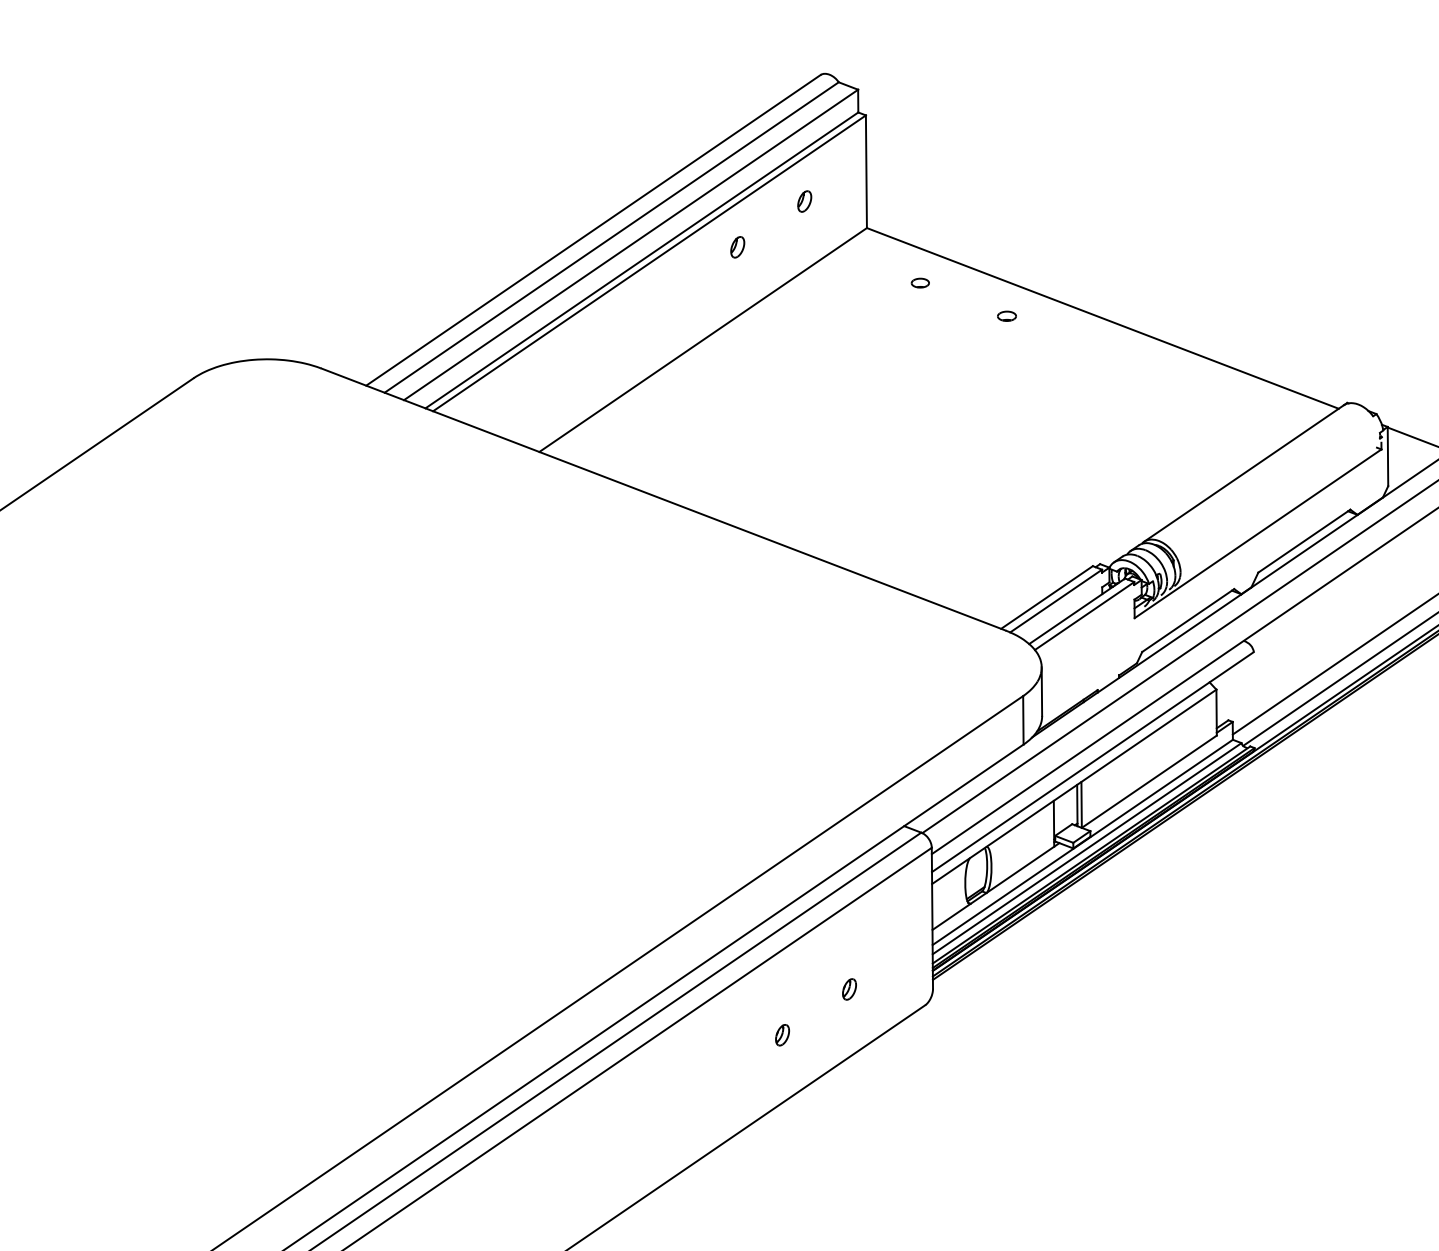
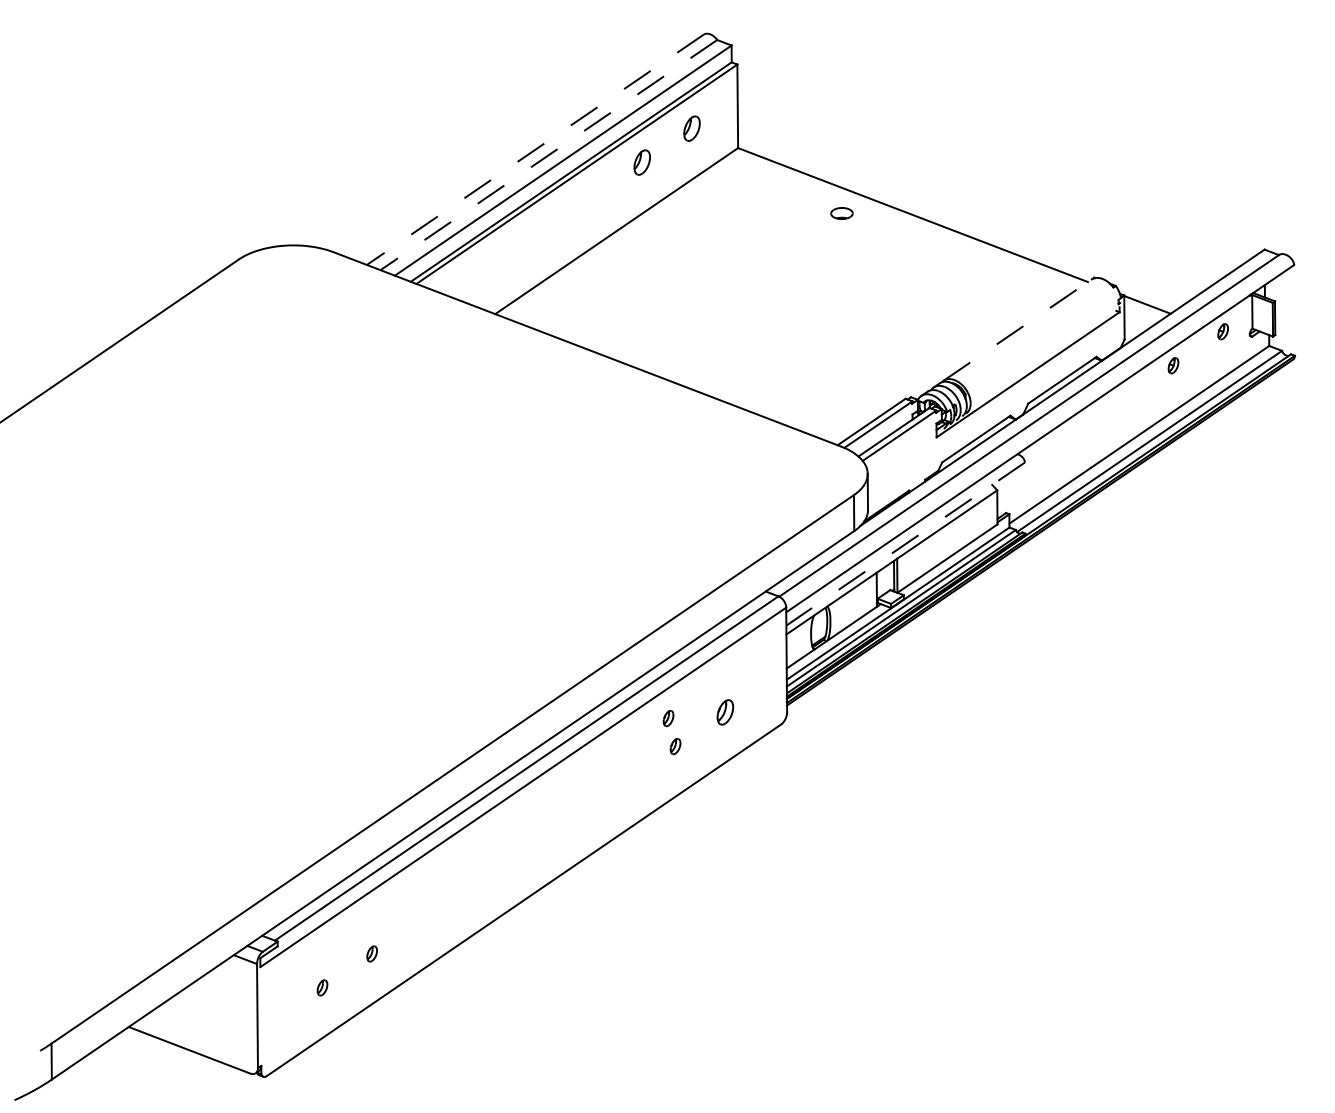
part: (804, 200) -> (691, 127), size x1.6
line: (592, 231) -> (534, 150), solid -> dashed
line: (611, 238) -> (548, 155), solid -> dashed
part: (737, 246) -> (642, 161), size x1.6
part: (920, 282) -> (777, 188), removed
part: (1006, 316) -> (841, 213), size x1.6
line: (1243, 474) -> (1017, 330), solid -> dashed
line: (1092, 762) -> (905, 544), solid -> dashed
part: (848, 989) -> (724, 712), size x1.6
part: (773, 997) -> (668, 718), added

